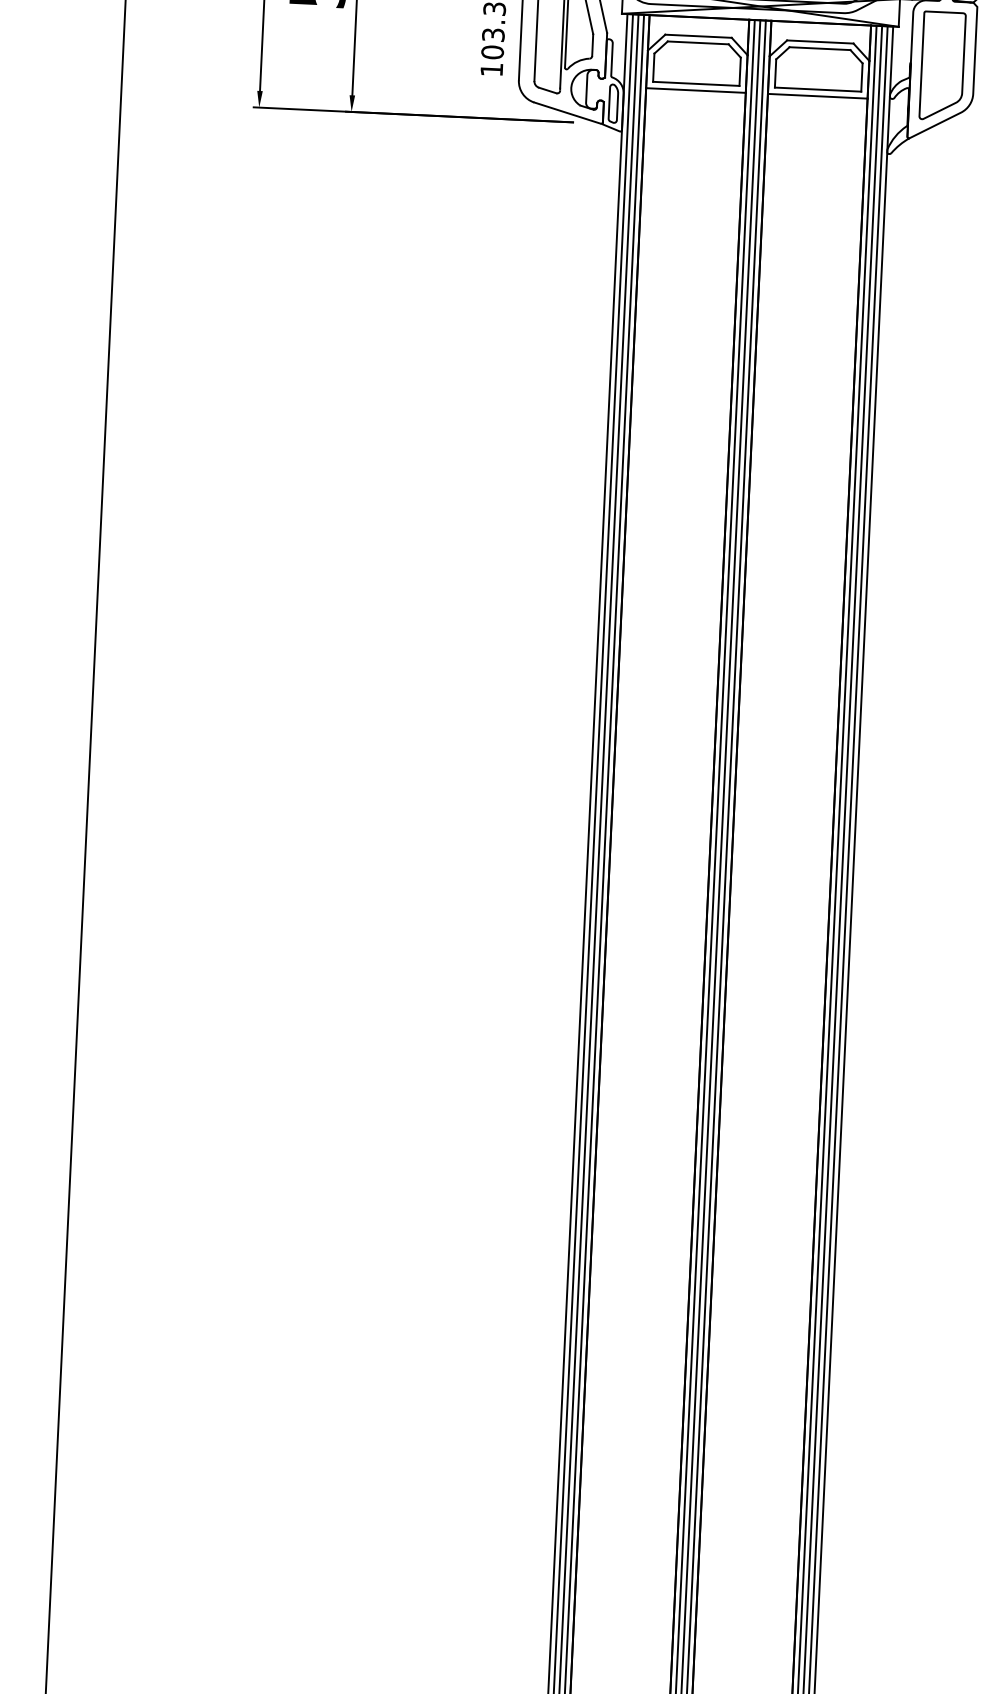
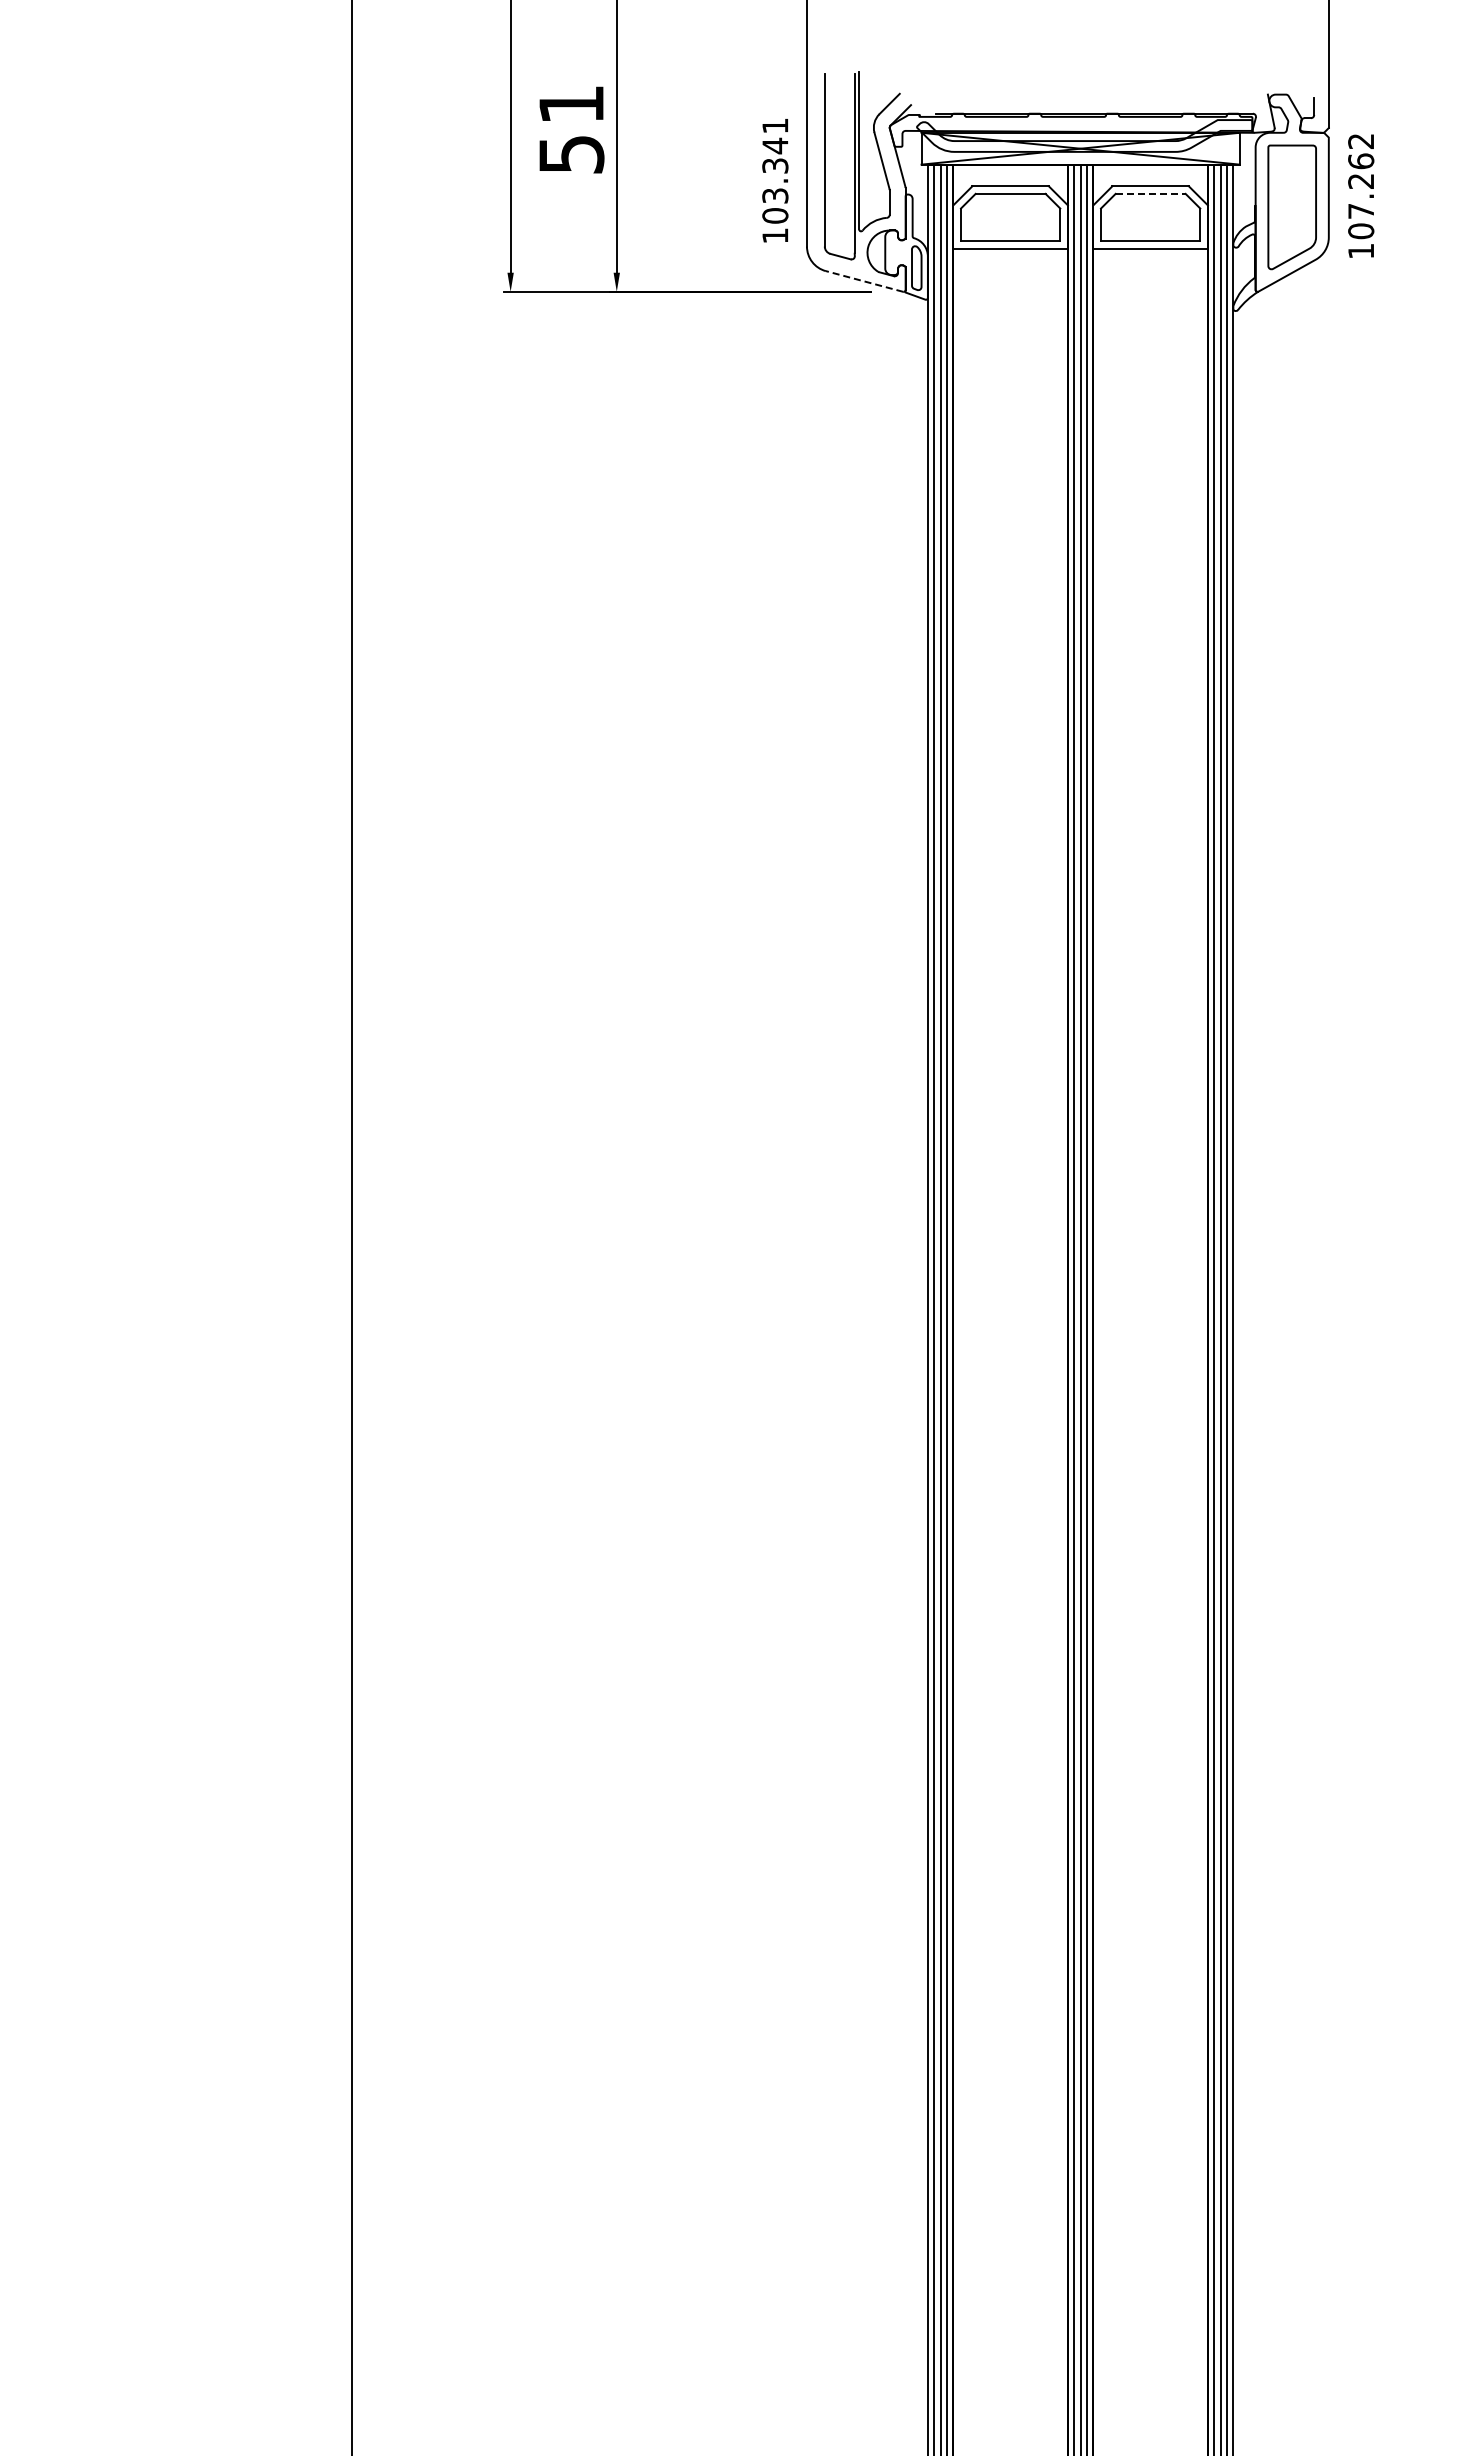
line: (820, 48) -> (1151, 193), solid -> dashed
line: (567, 113) -> (864, 281), solid -> dashed

